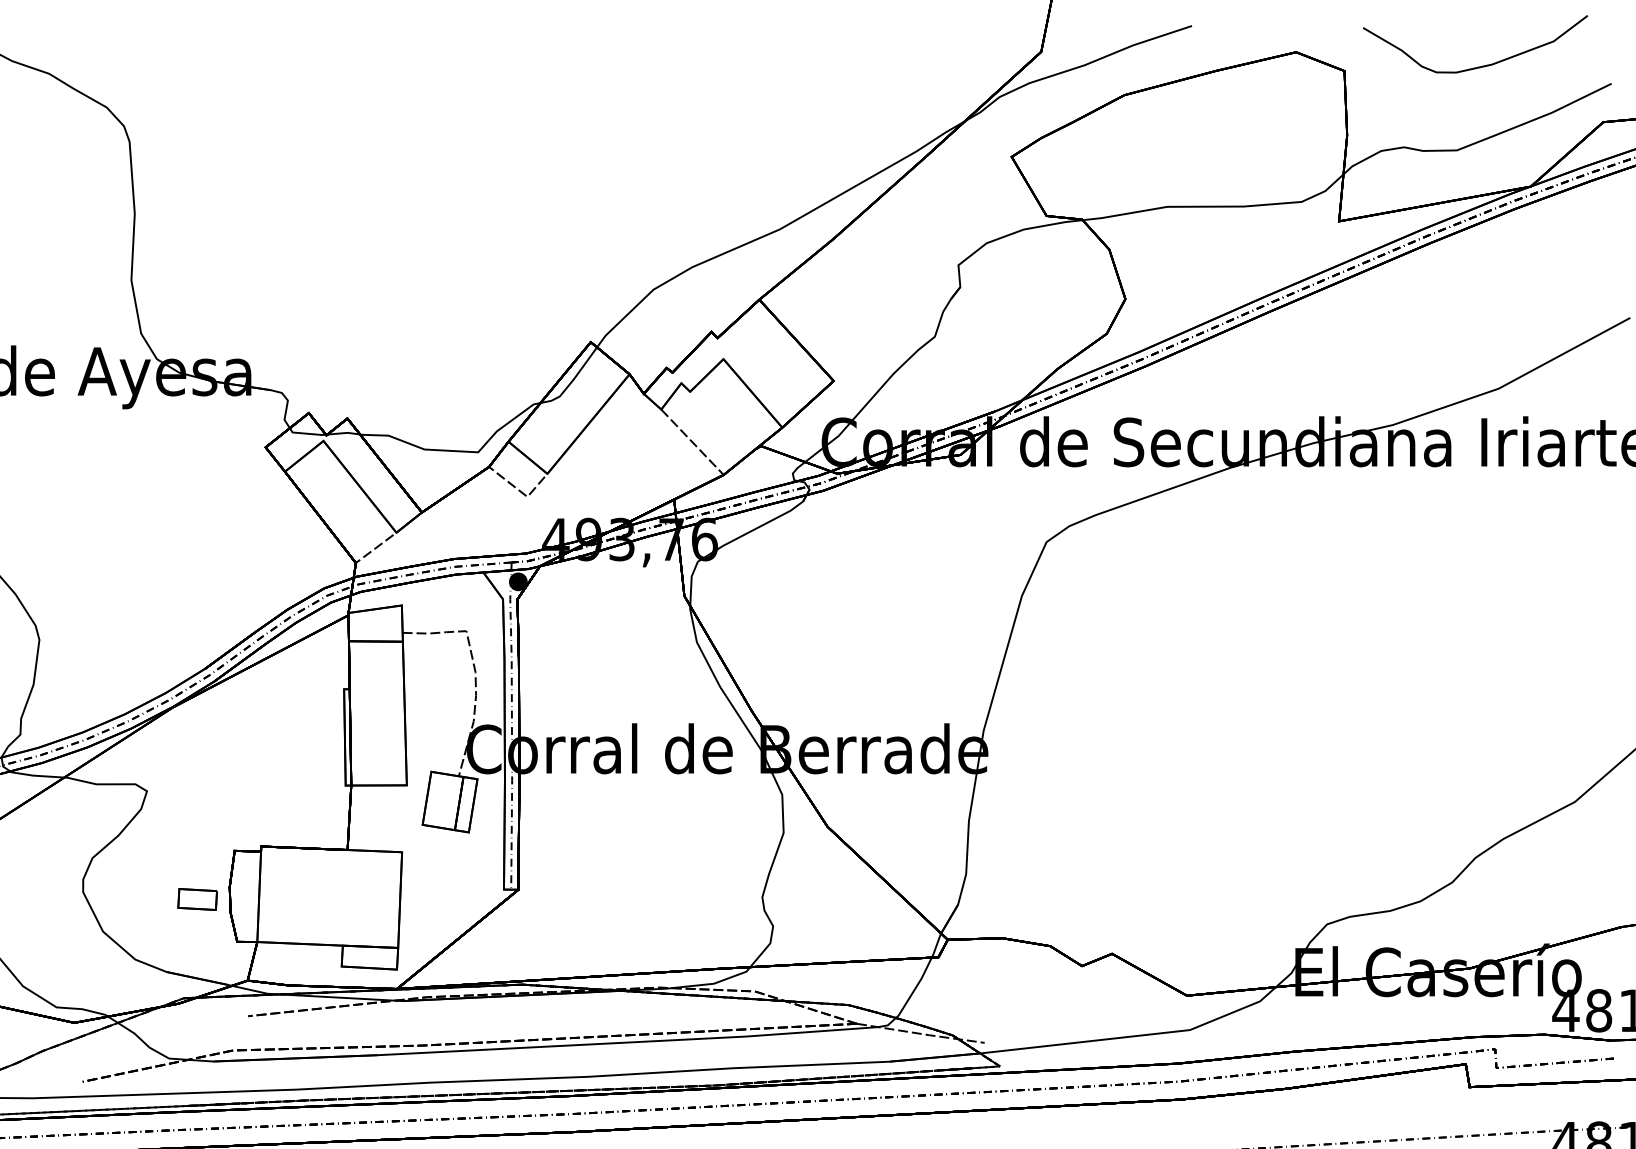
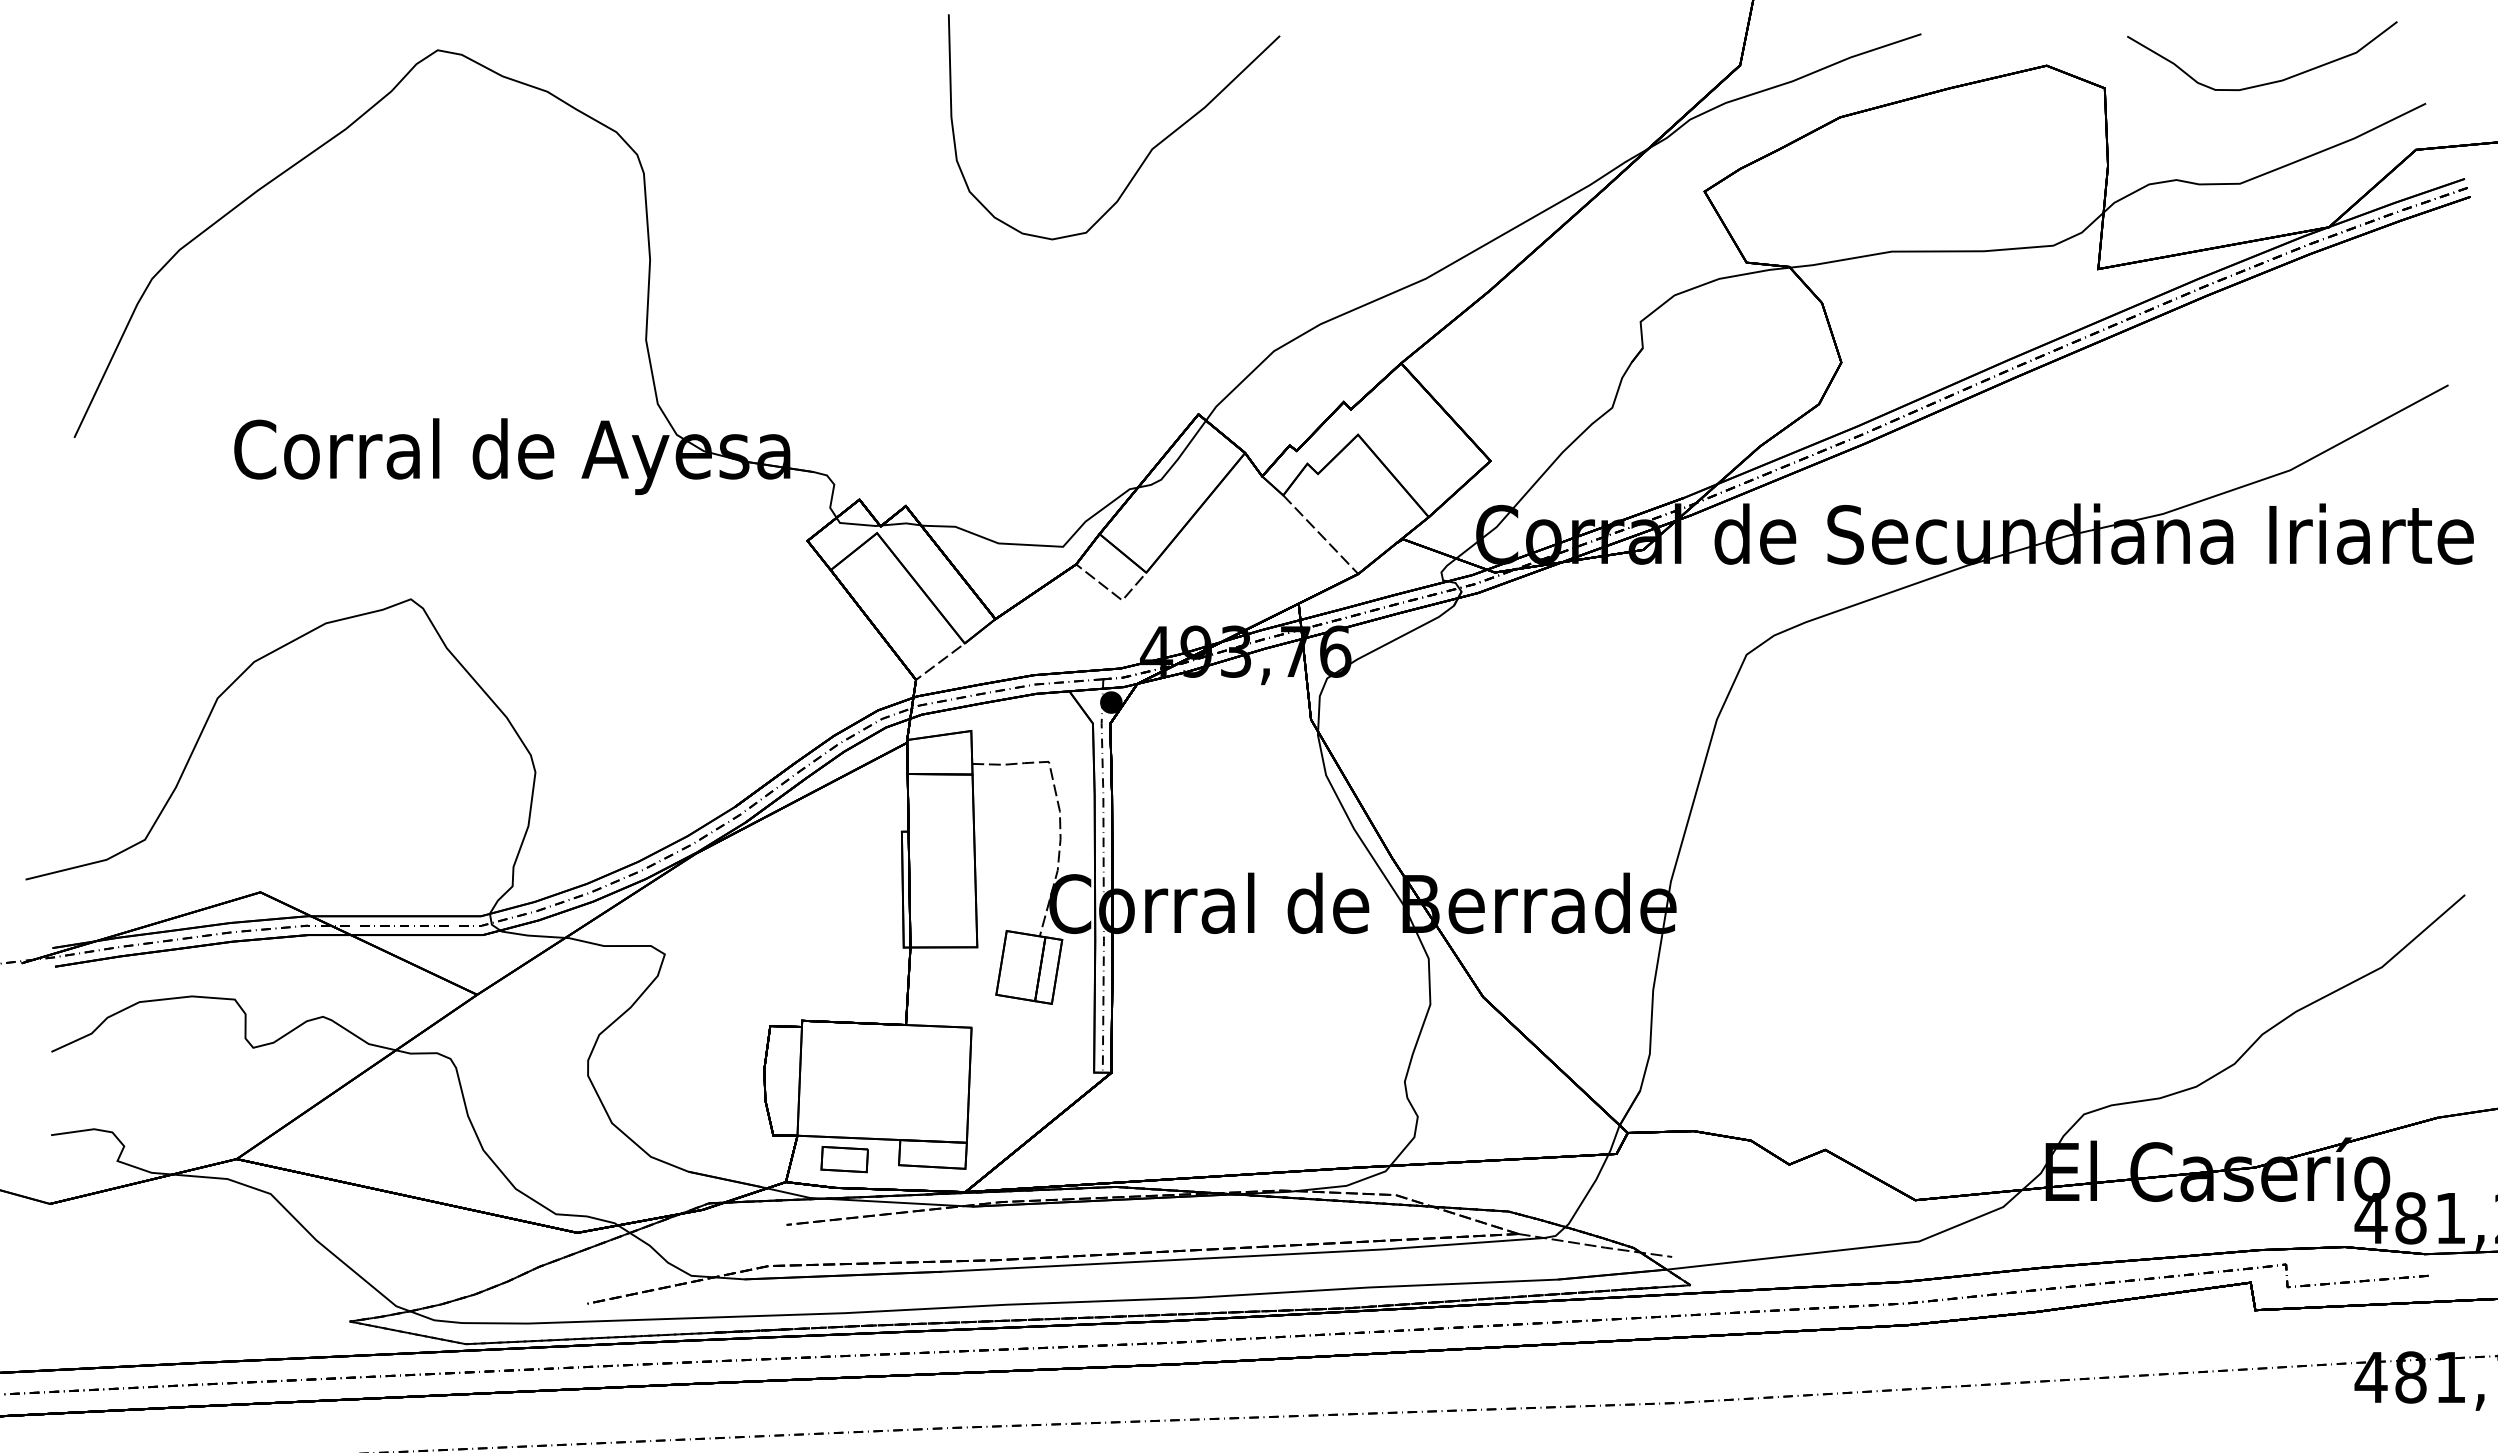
curve: (550, 123) -> (1149, 151), added
part: (197, 899) -> (844, 1159), moved

